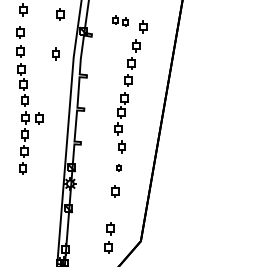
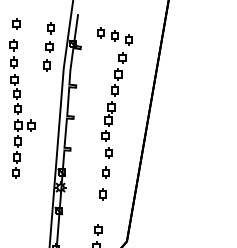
part: (120, 21) -> (107, 34), size x1.43
part: (58, 34) -> (49, 47), added
part: (118, 167) -> (105, 172), size x1.67

